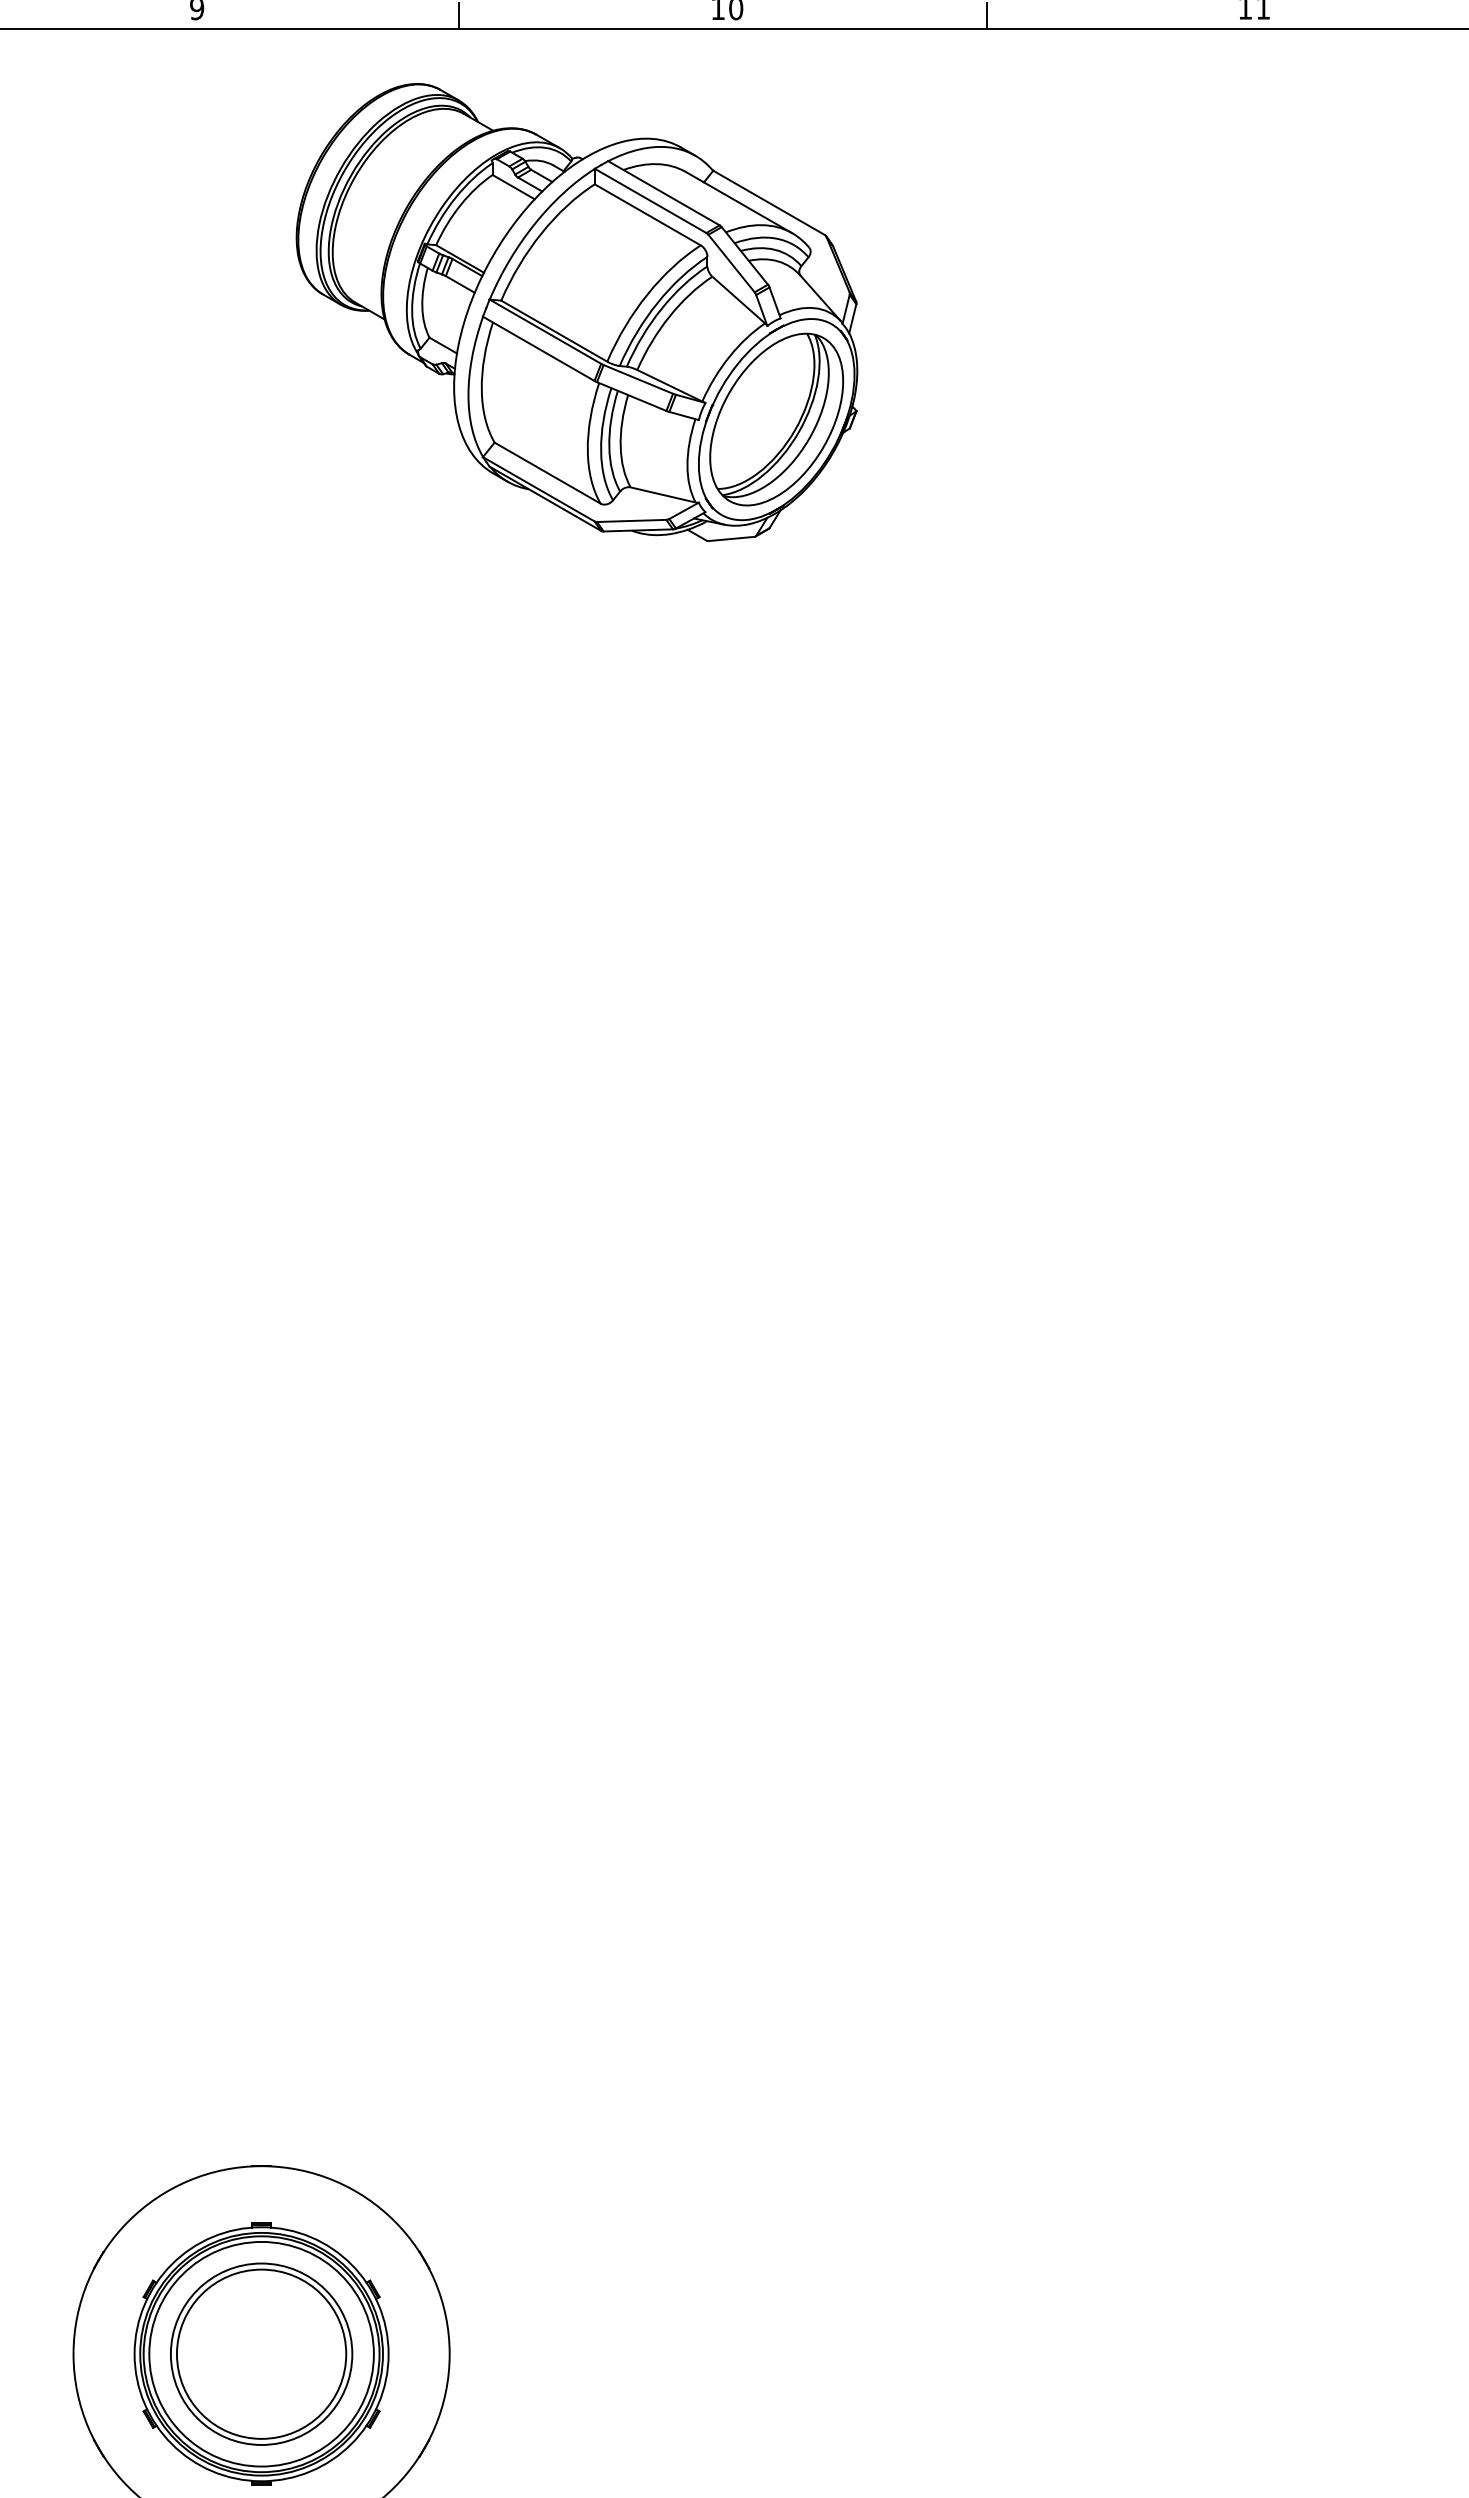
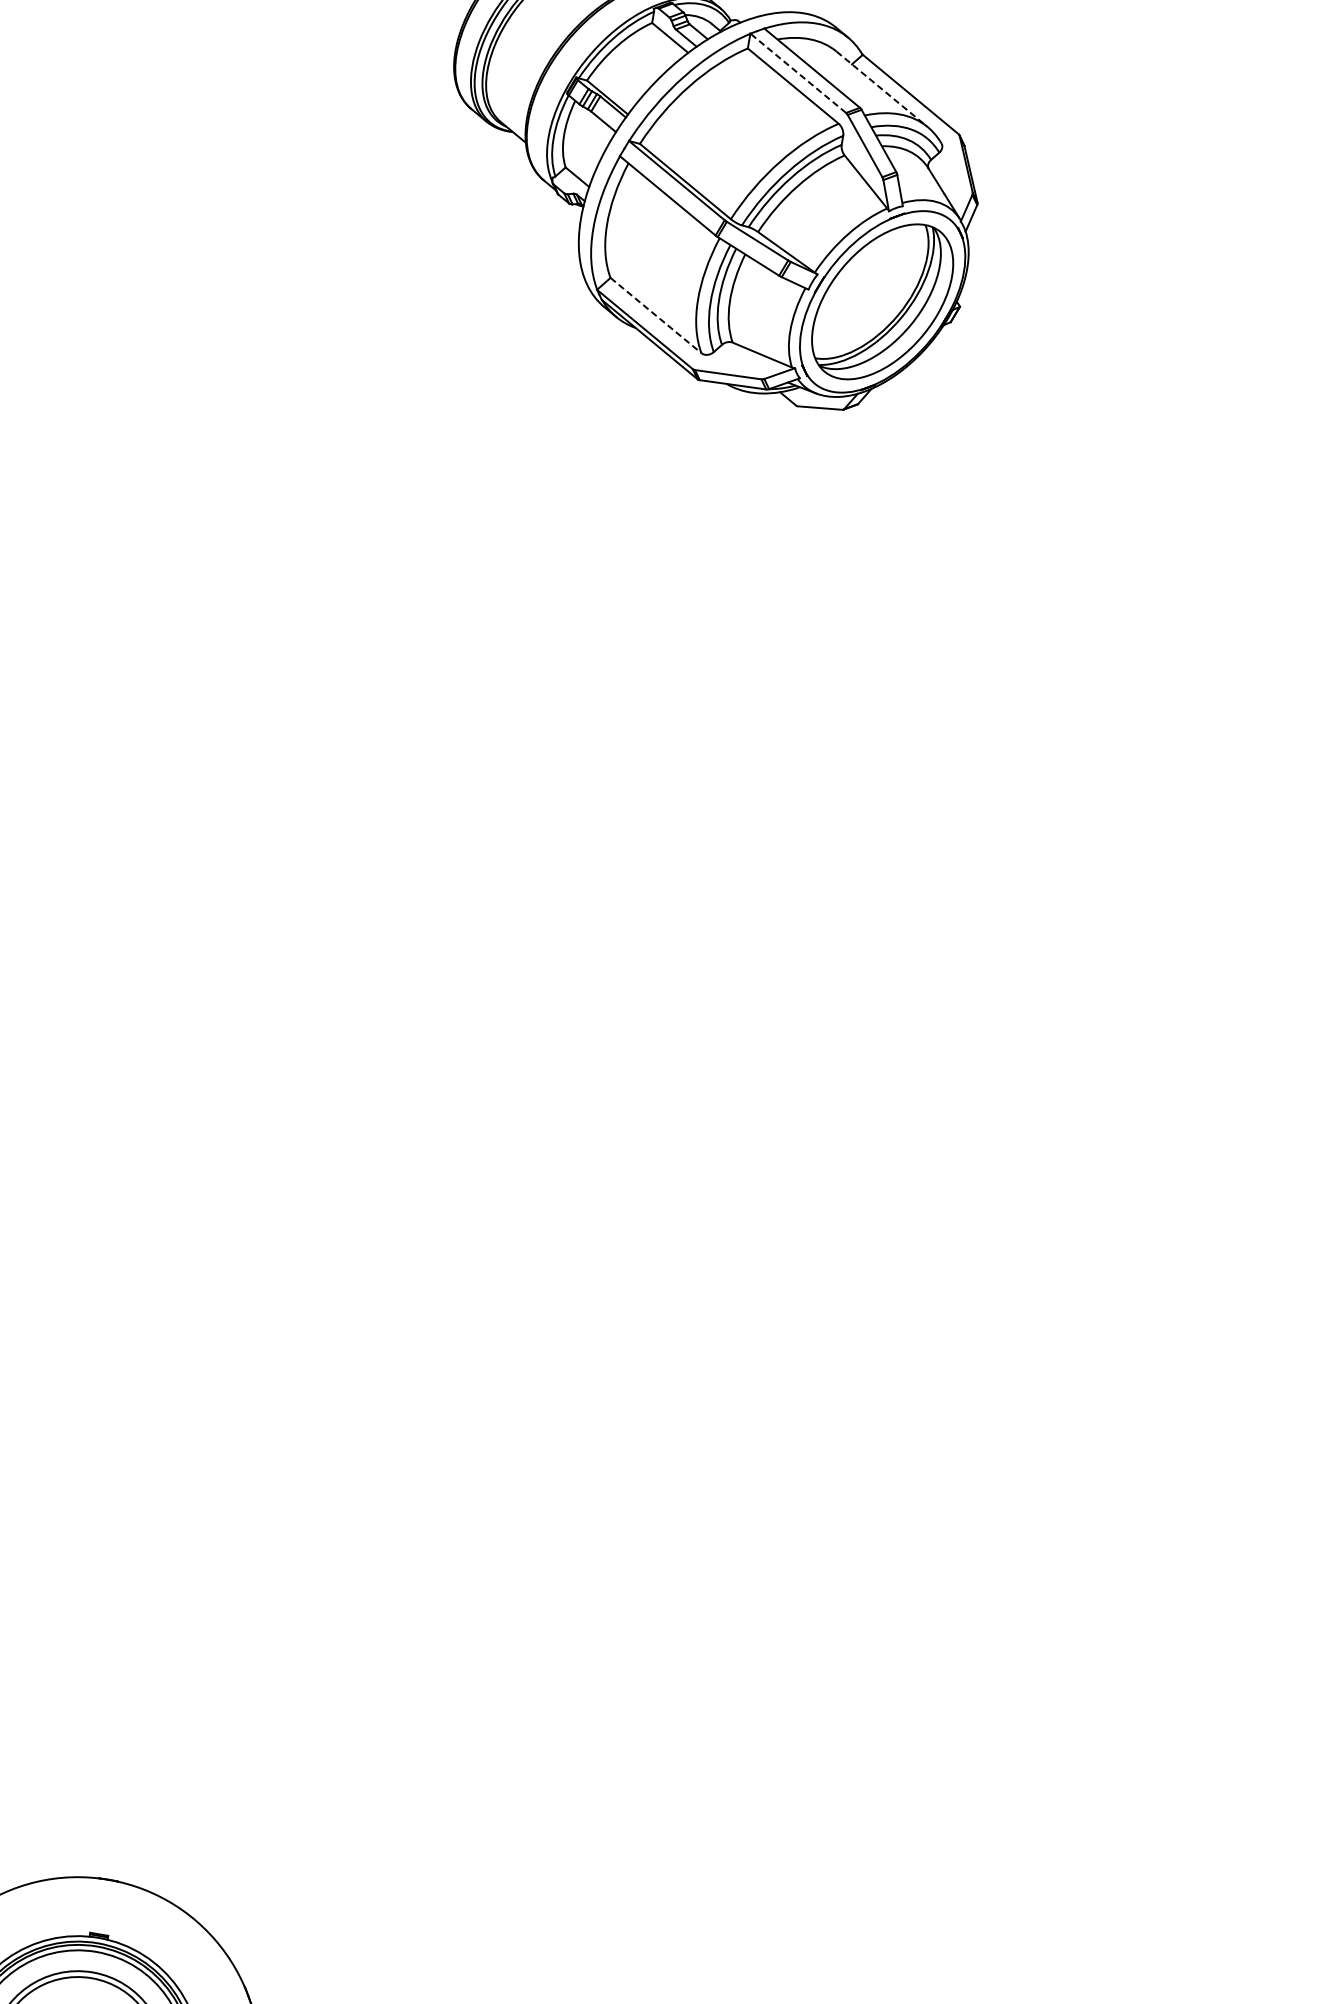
line: (650, 200) -> (798, 72), solid -> dashed
line: (739, 202) -> (882, 89), solid -> dashed
line: (548, 473) -> (656, 316), solid -> dashed

